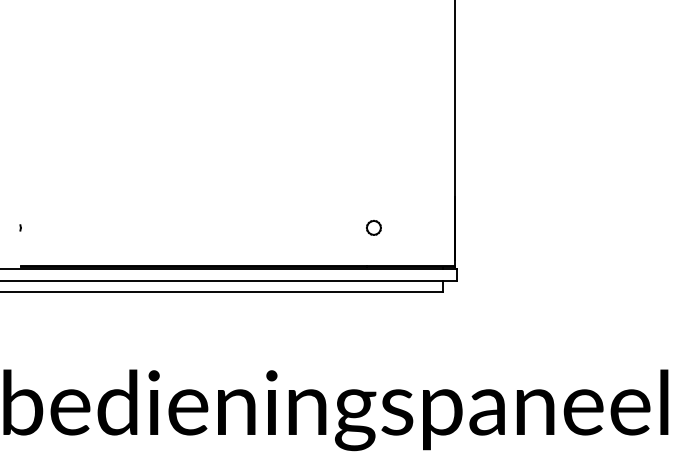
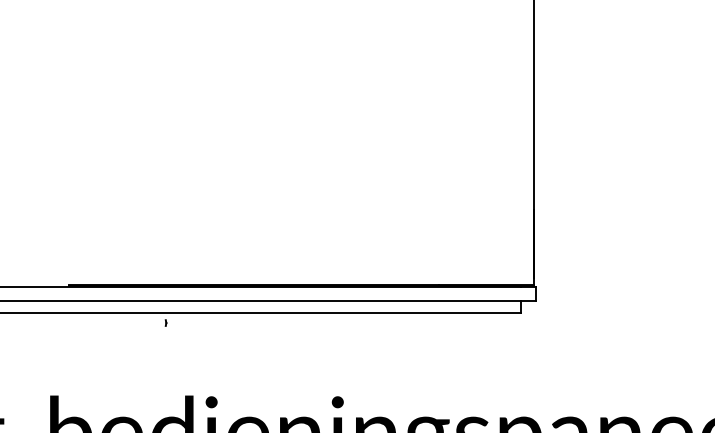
part: (20, 227) -> (165, 322), moved
part: (373, 227) -> (446, 243), removed

